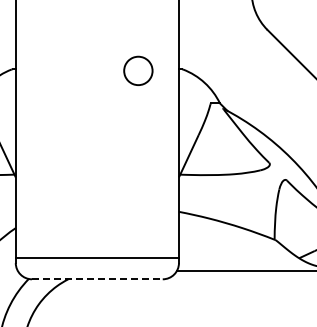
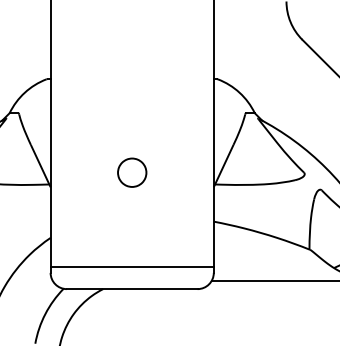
part: (138, 70) -> (132, 172), moved
line: (97, 279) -> (132, 289), dashed -> solid

